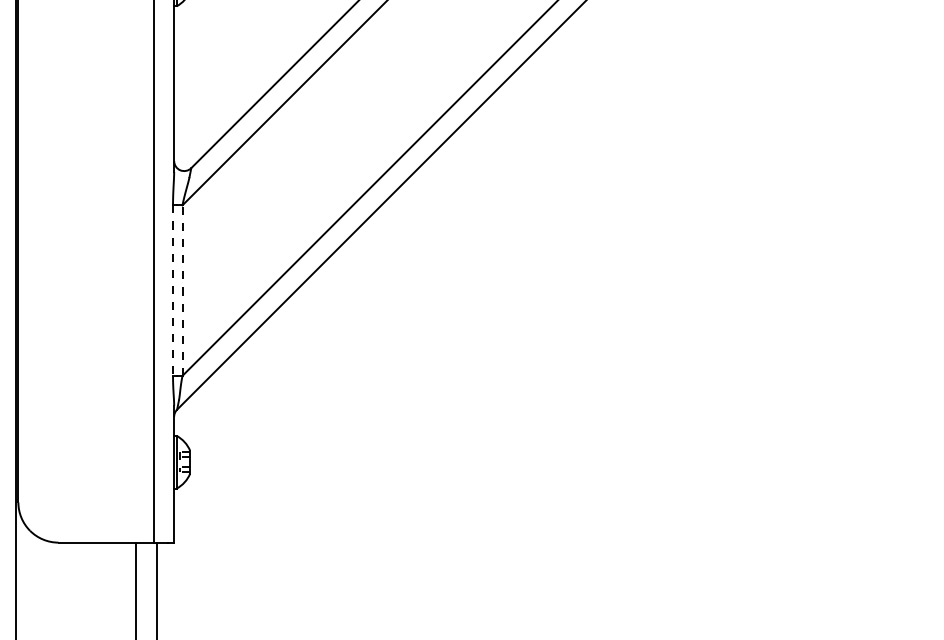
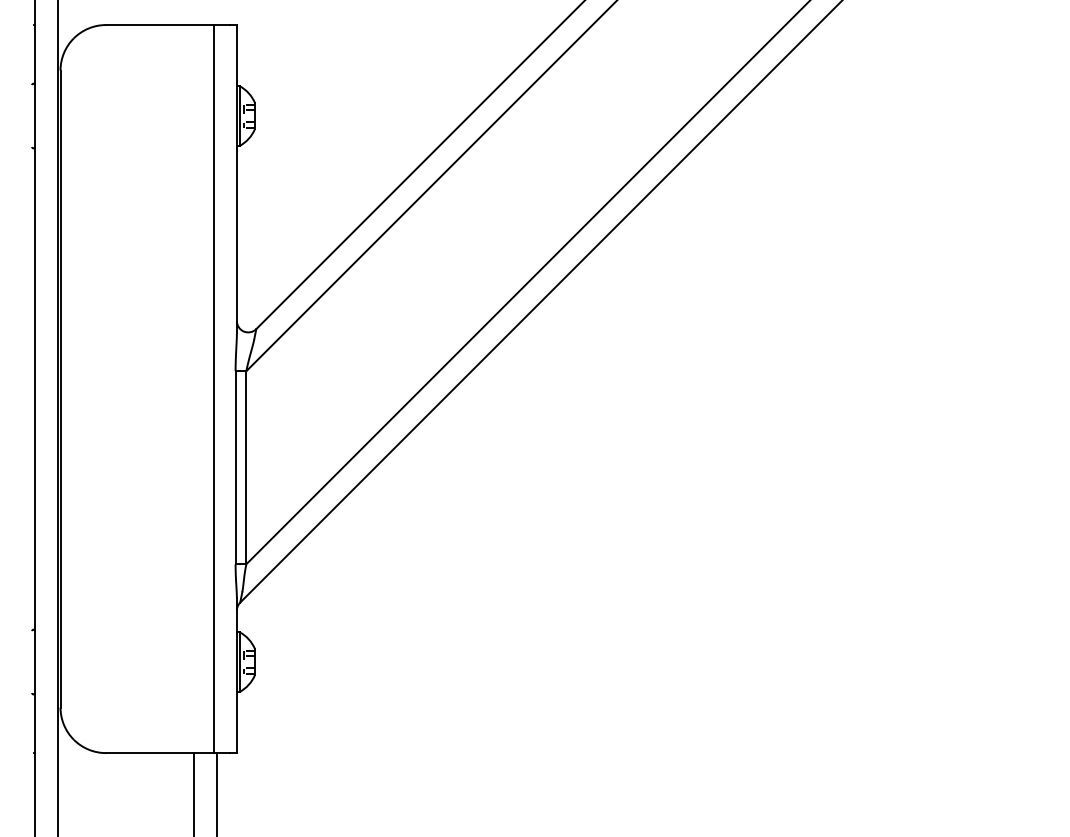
line: (172, 290) -> (235, 467), dashed -> solid
line: (182, 290) -> (246, 467), dashed -> solid

